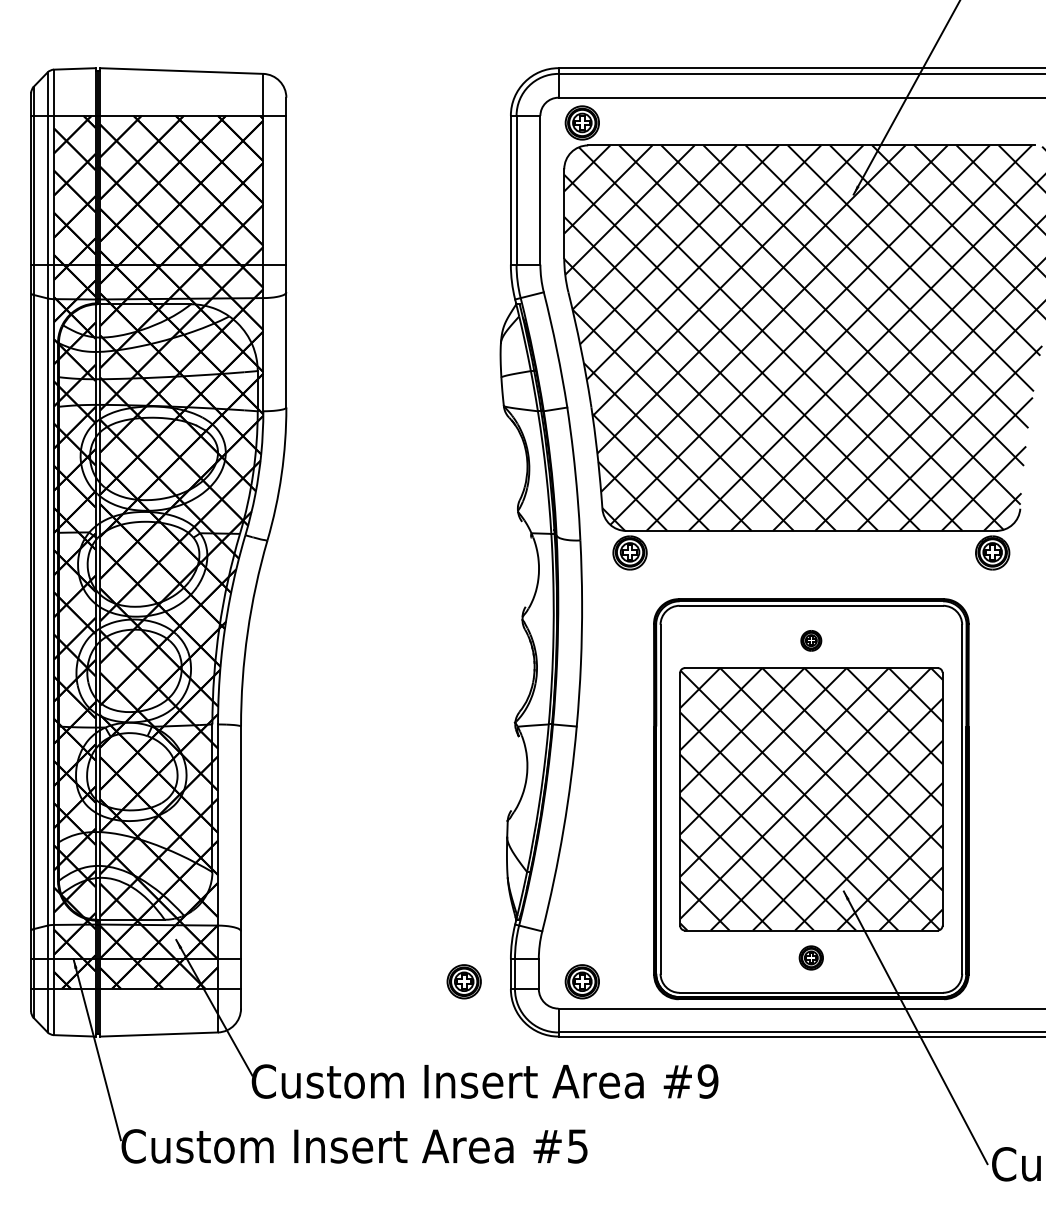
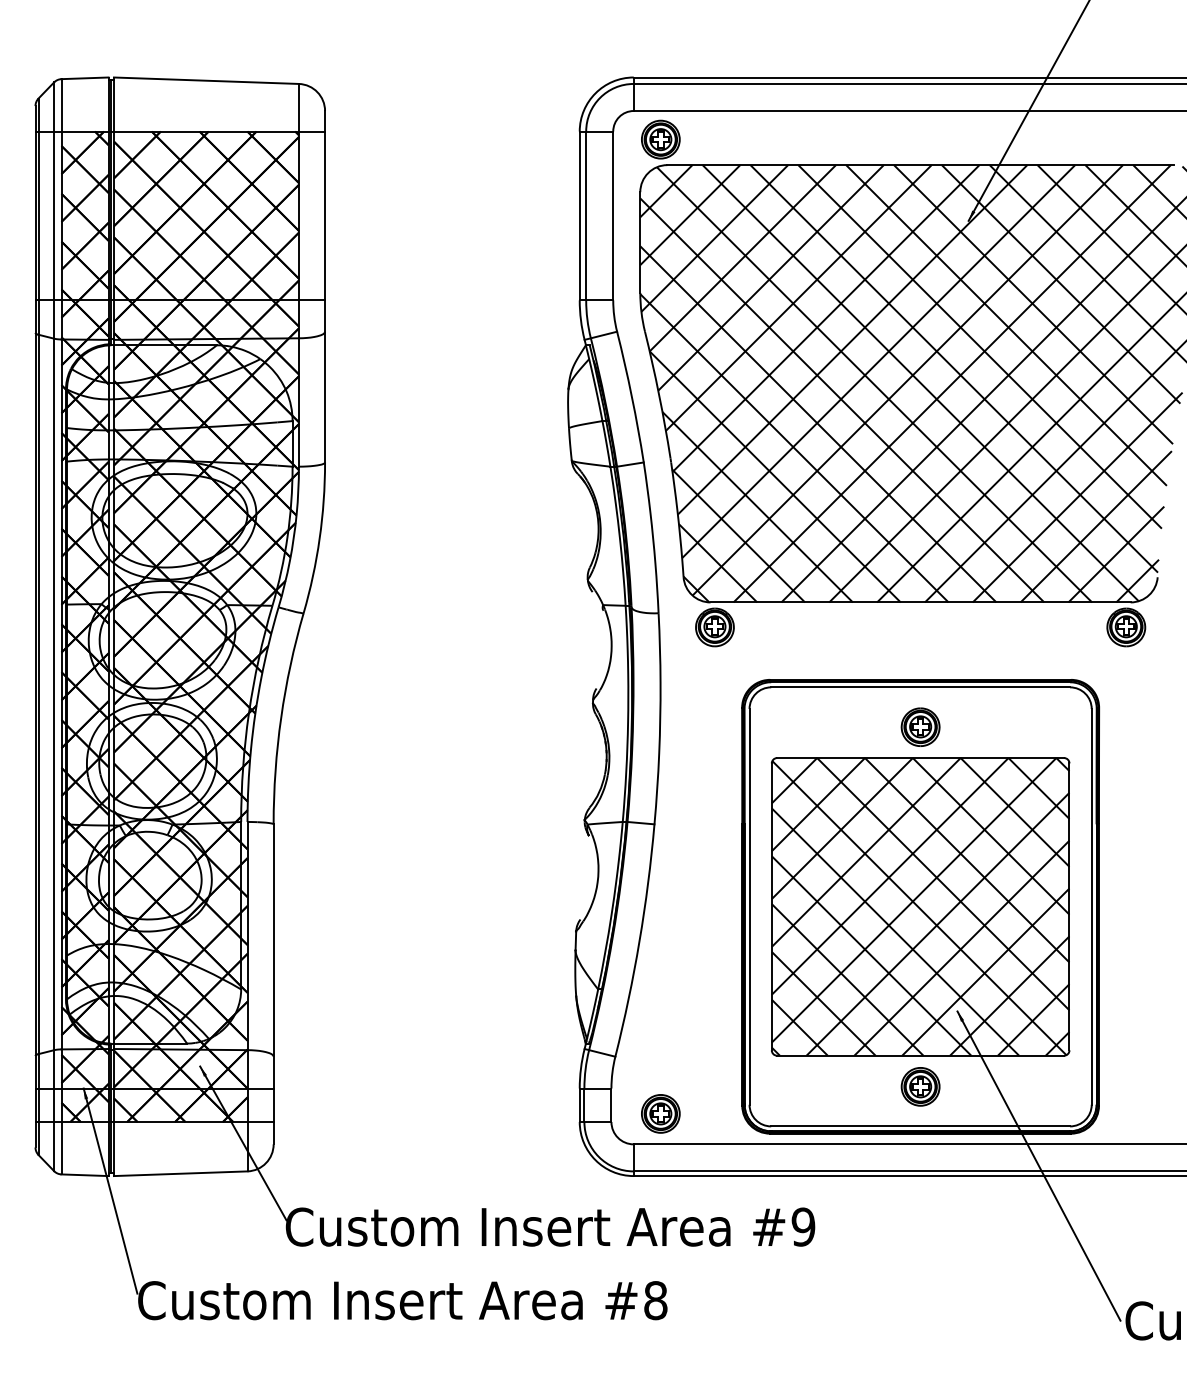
part: (811, 640) -> (920, 726), size x1.67
part: (811, 957) -> (920, 1086), size x1.43
part: (463, 981) -> (526, 1113), removed
text: (577, 1146) -> (655, 1300), #5 -> #8

